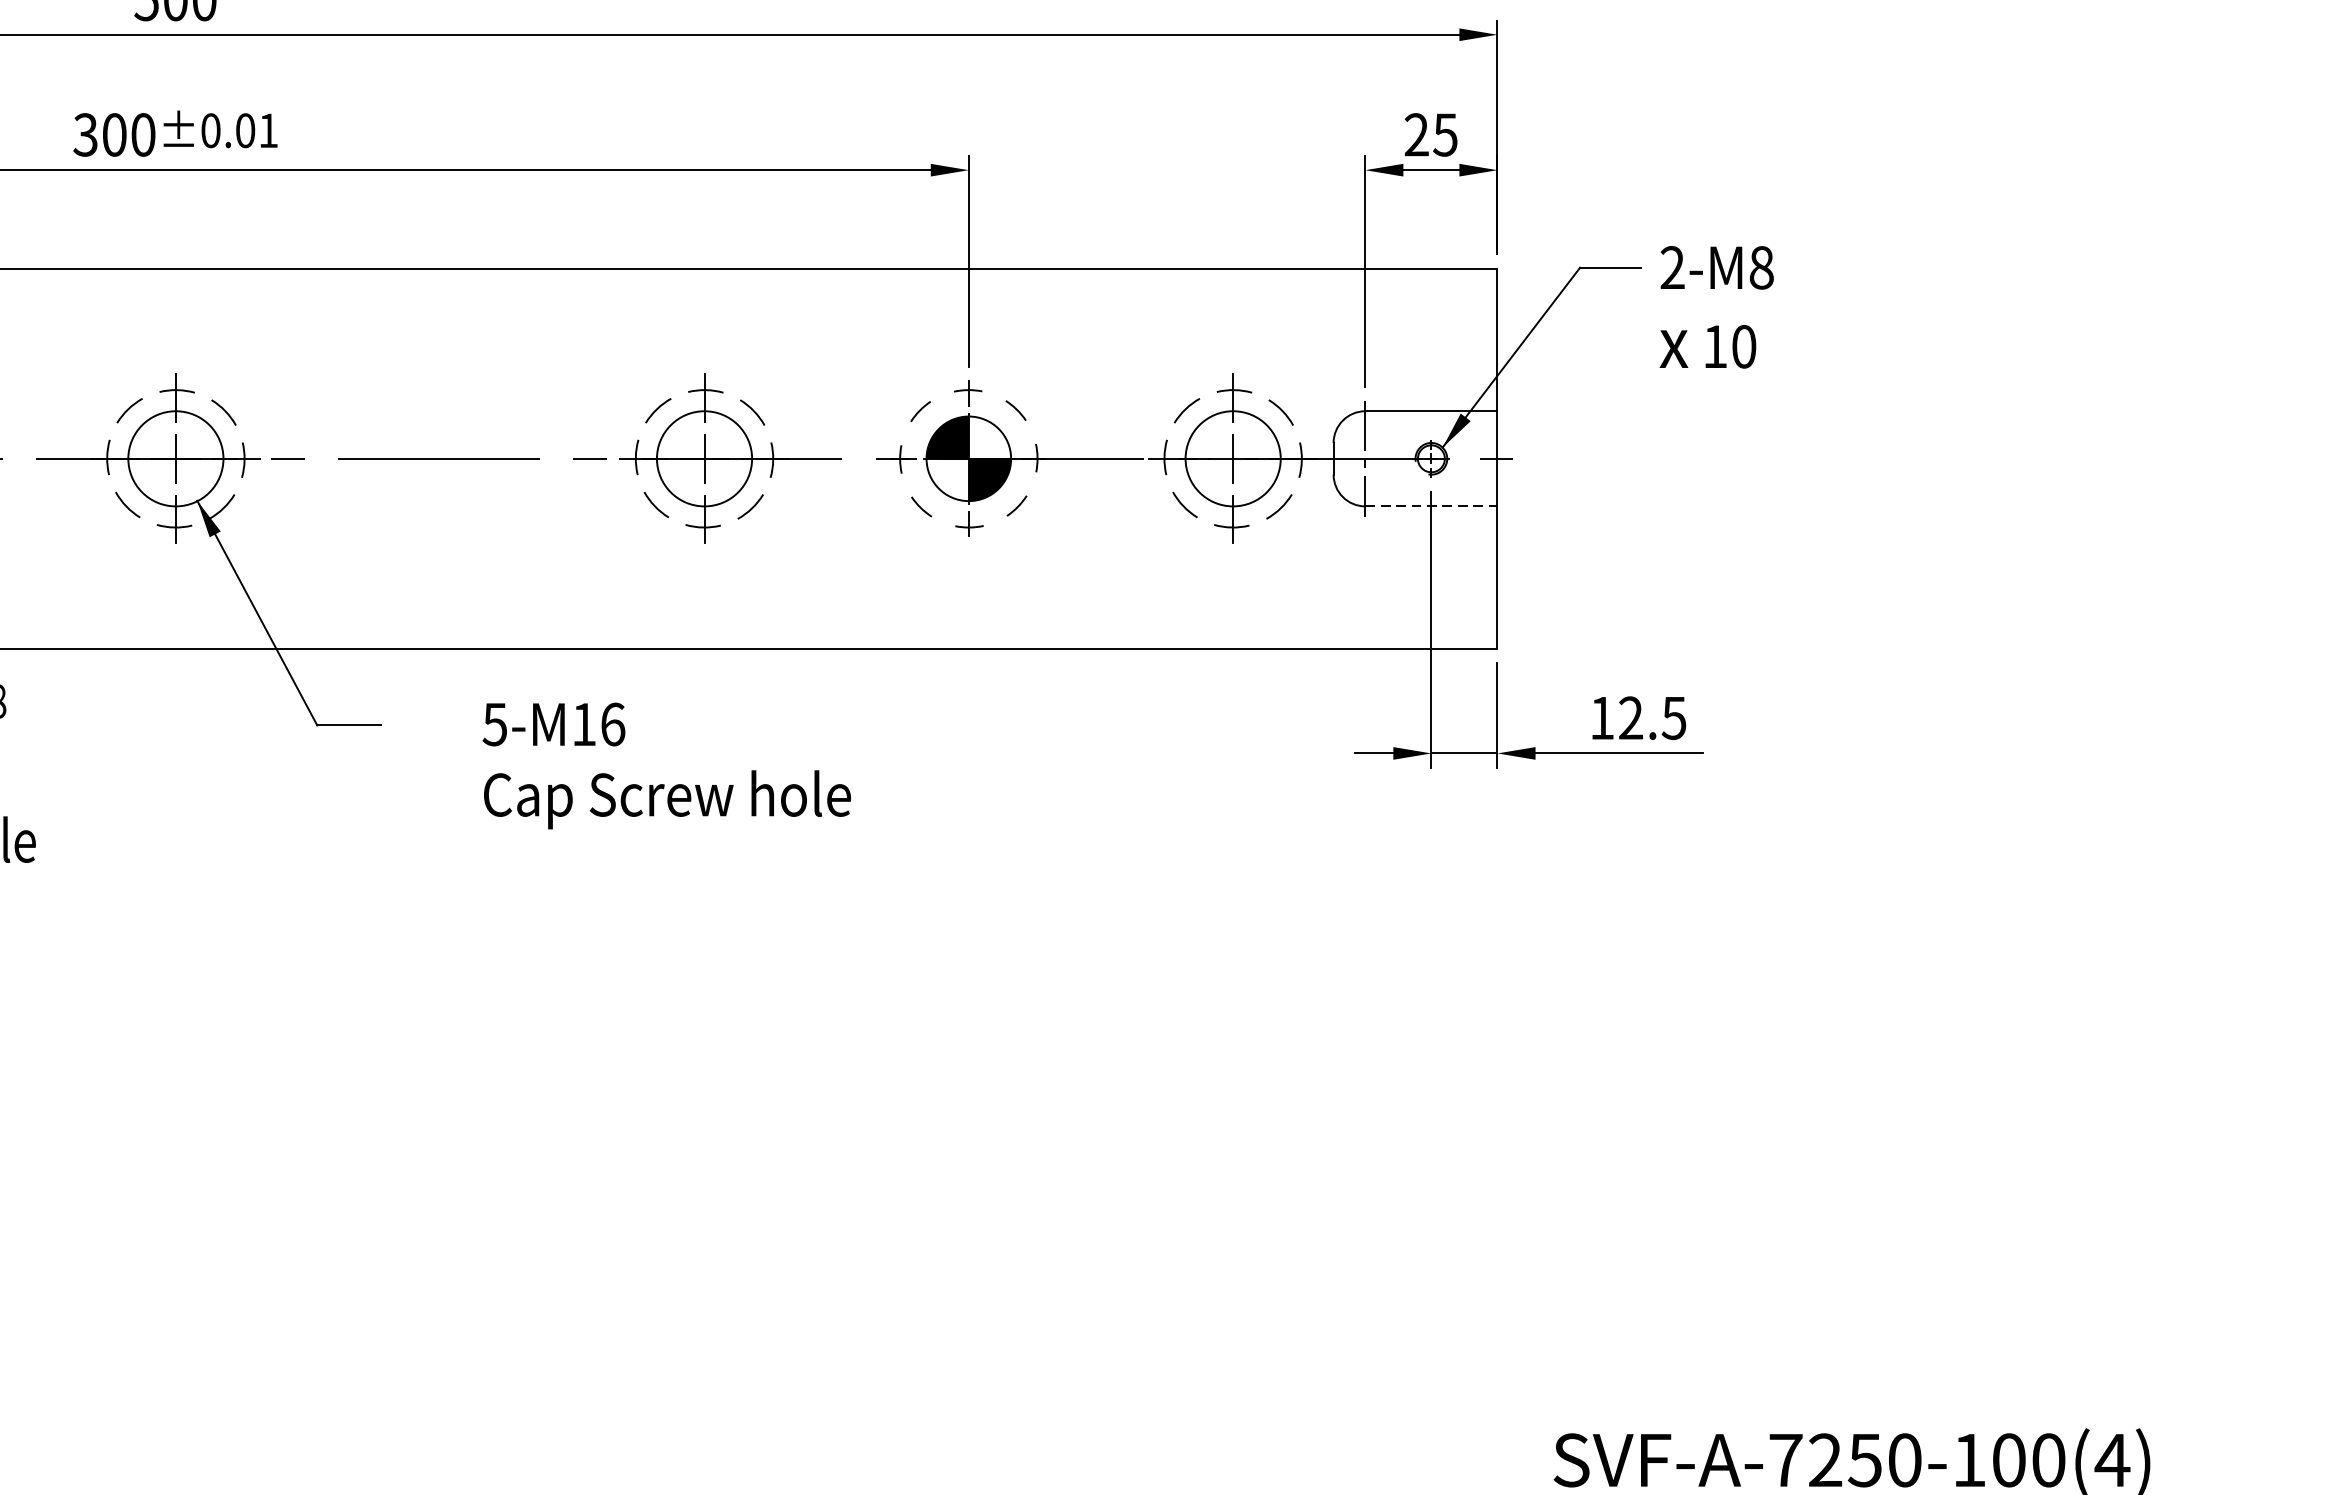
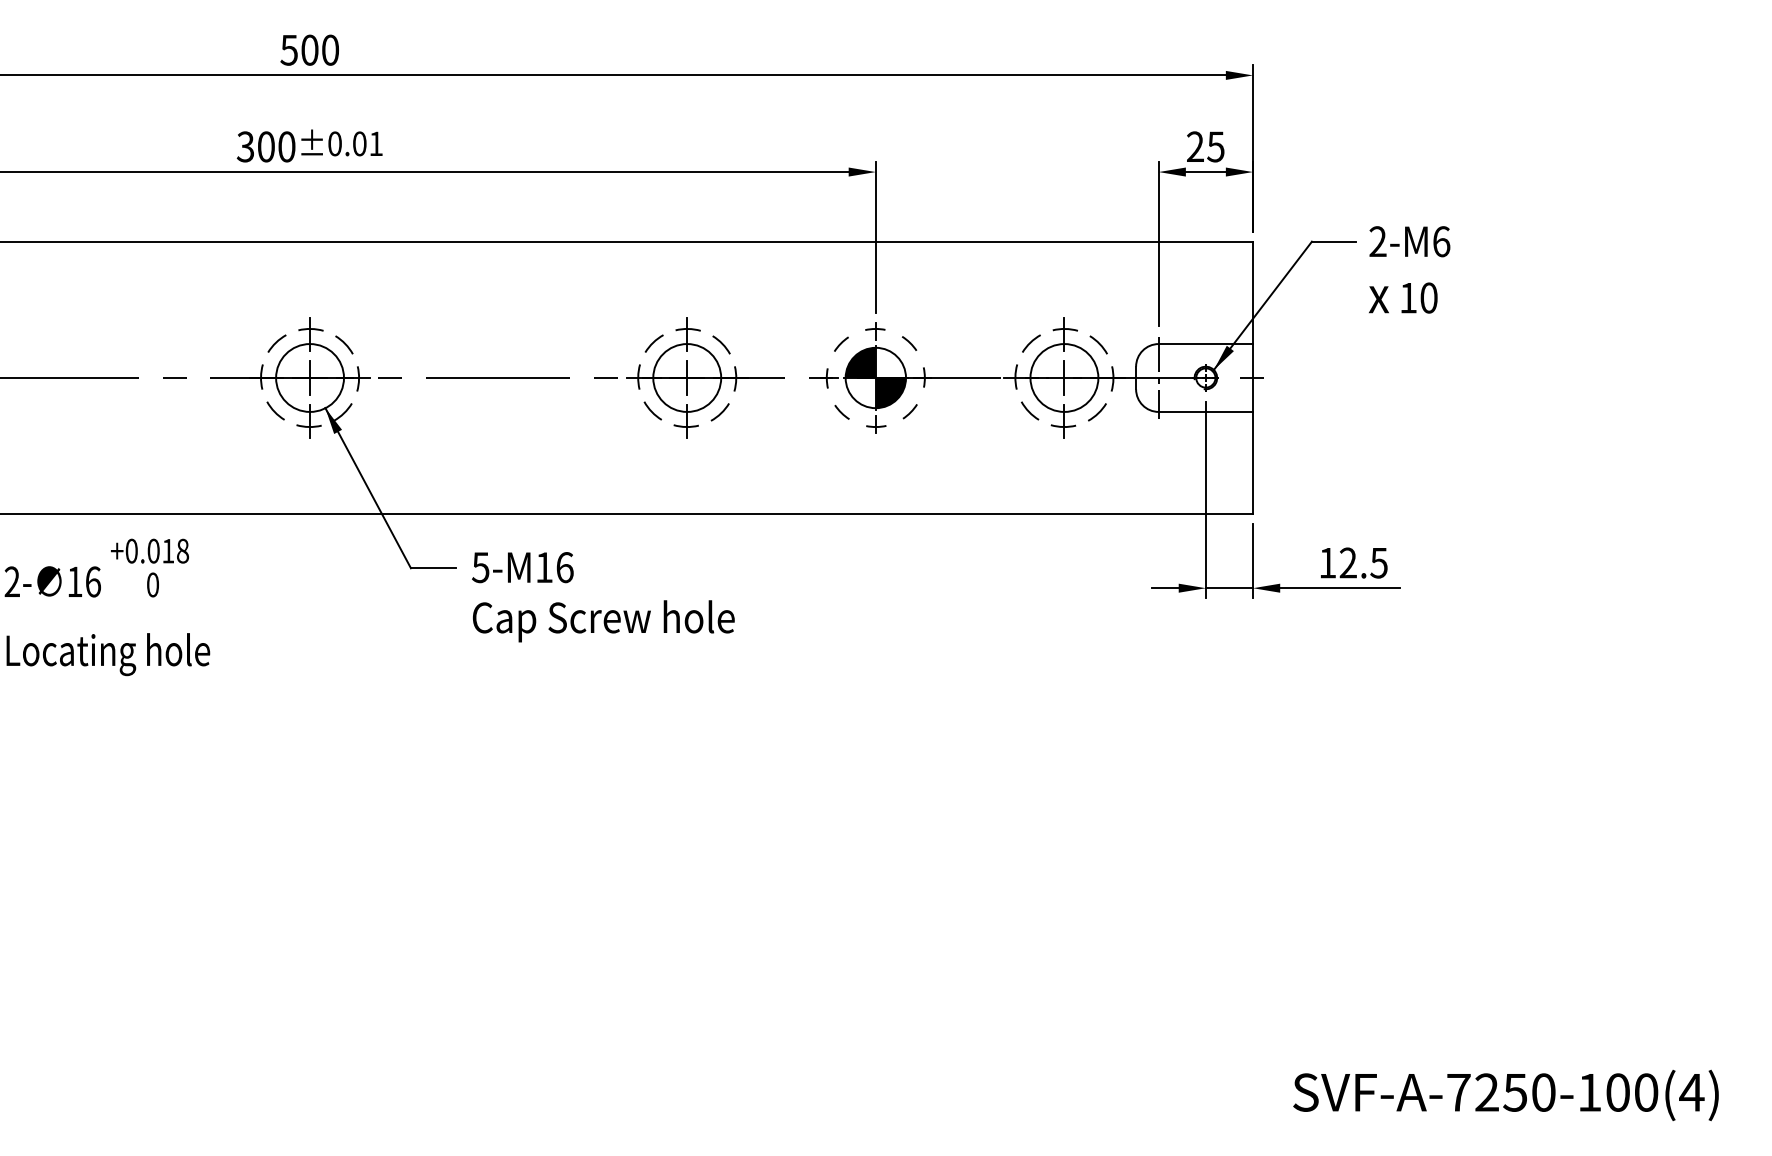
text: (1761, 267) -> (1441, 241), 2-M8 -> 2-M6
line: (1432, 505) -> (1206, 411), dashed -> solid
text: (667, 766) -> (603, 597), moved

